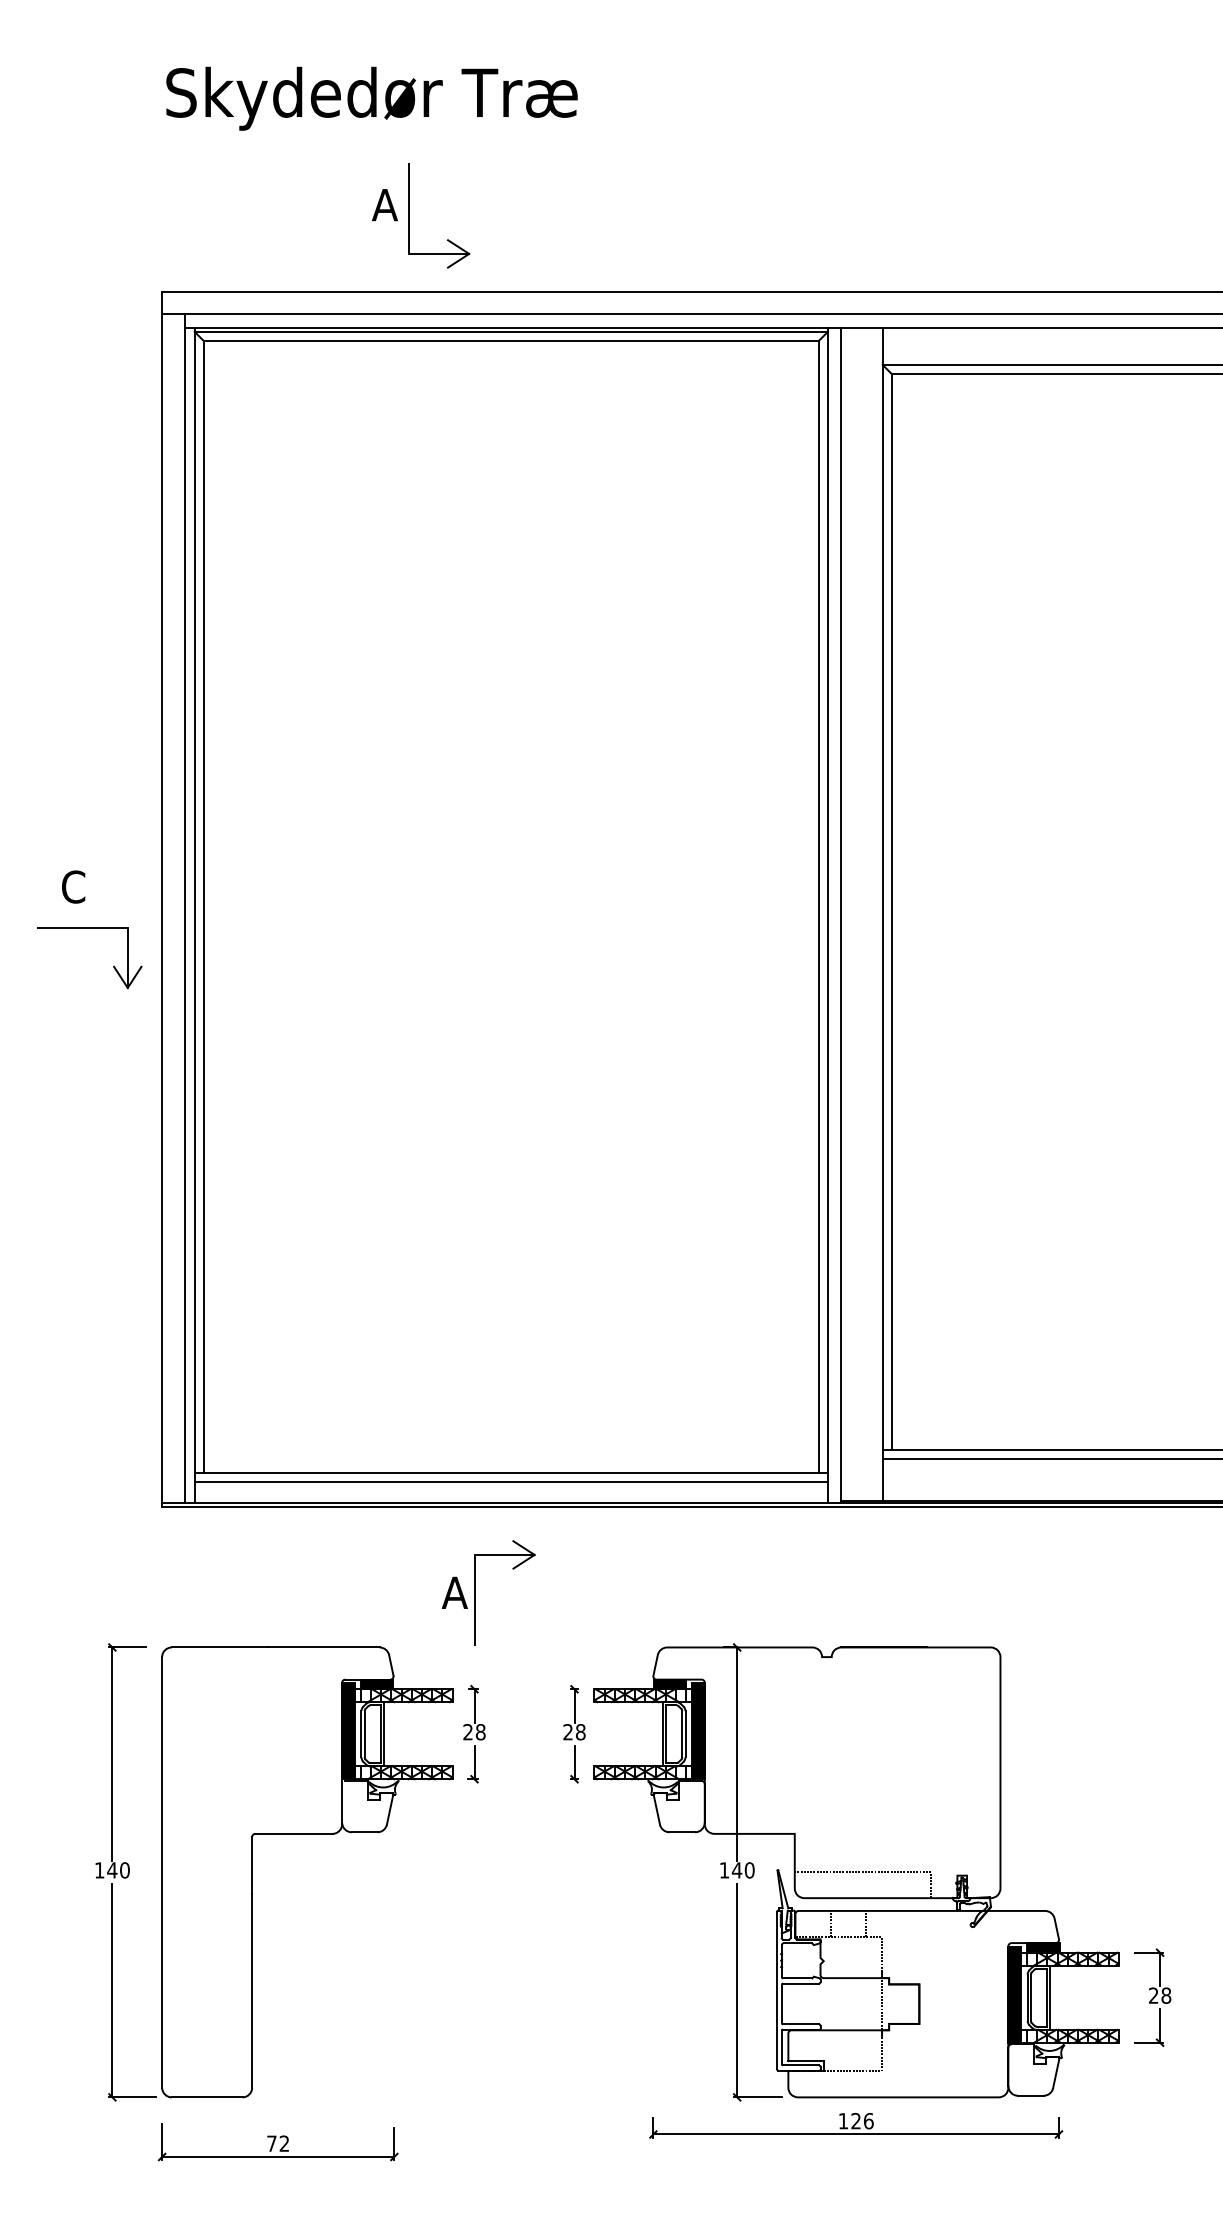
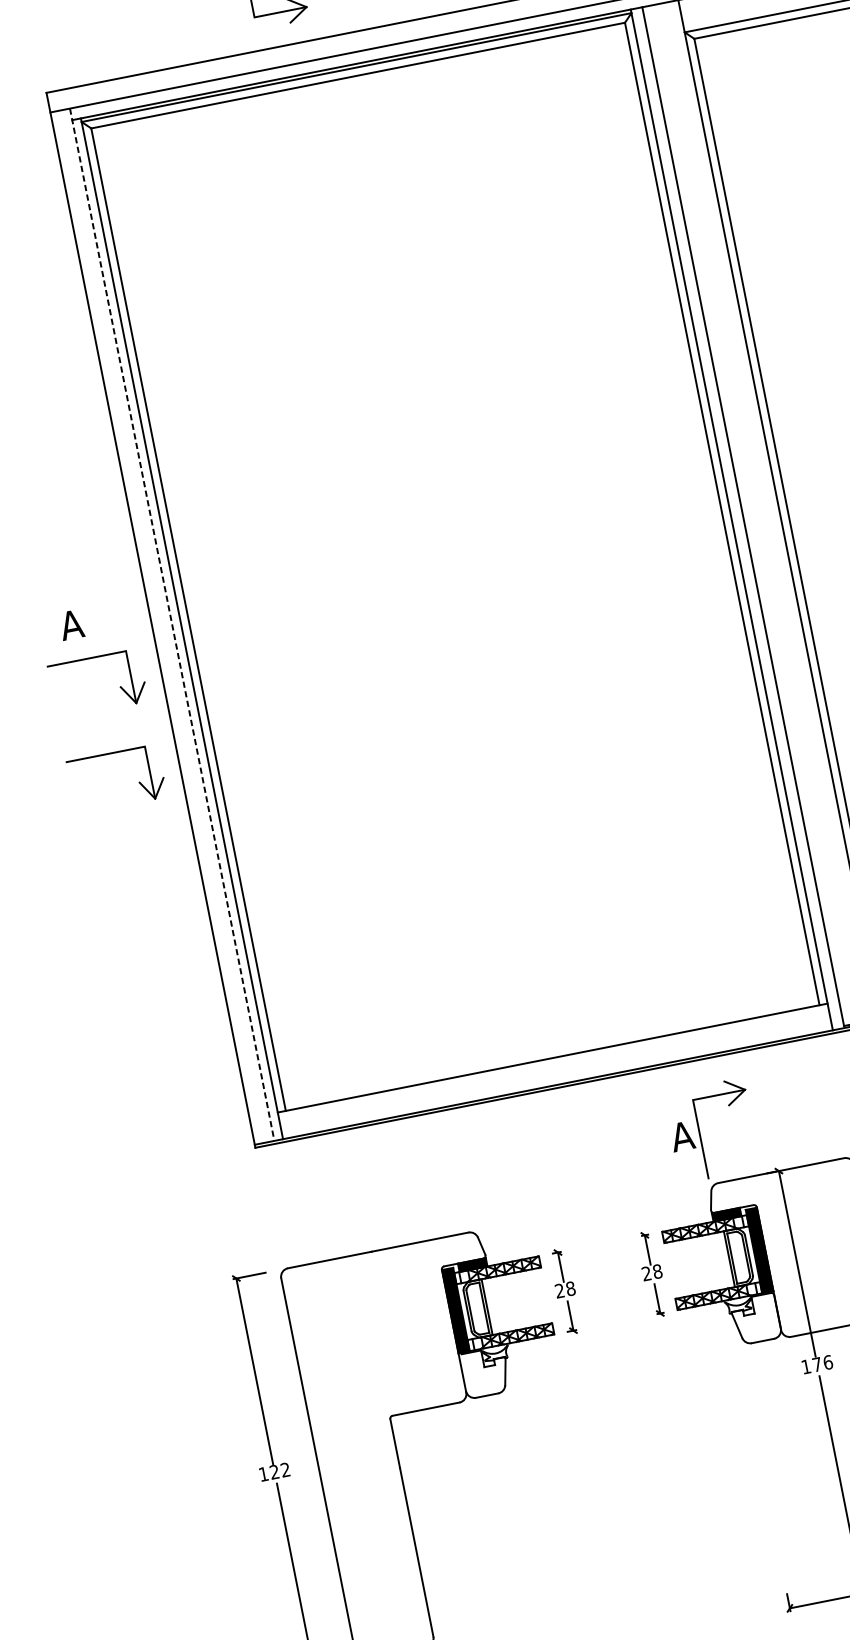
text: (73, 886) -> (71, 624), C -> A
line: (184, 909) -> (172, 625), solid -> dashed
part: (113, 1076) -> (139, 782), added
line: (510, 1481) -> (553, 1065), removed
part: (475, 1592) -> (700, 1132), moved
text: (118, 1870) -> (280, 1471), 140 -> 122
text: (742, 1870) -> (821, 1363), 140 -> 176

